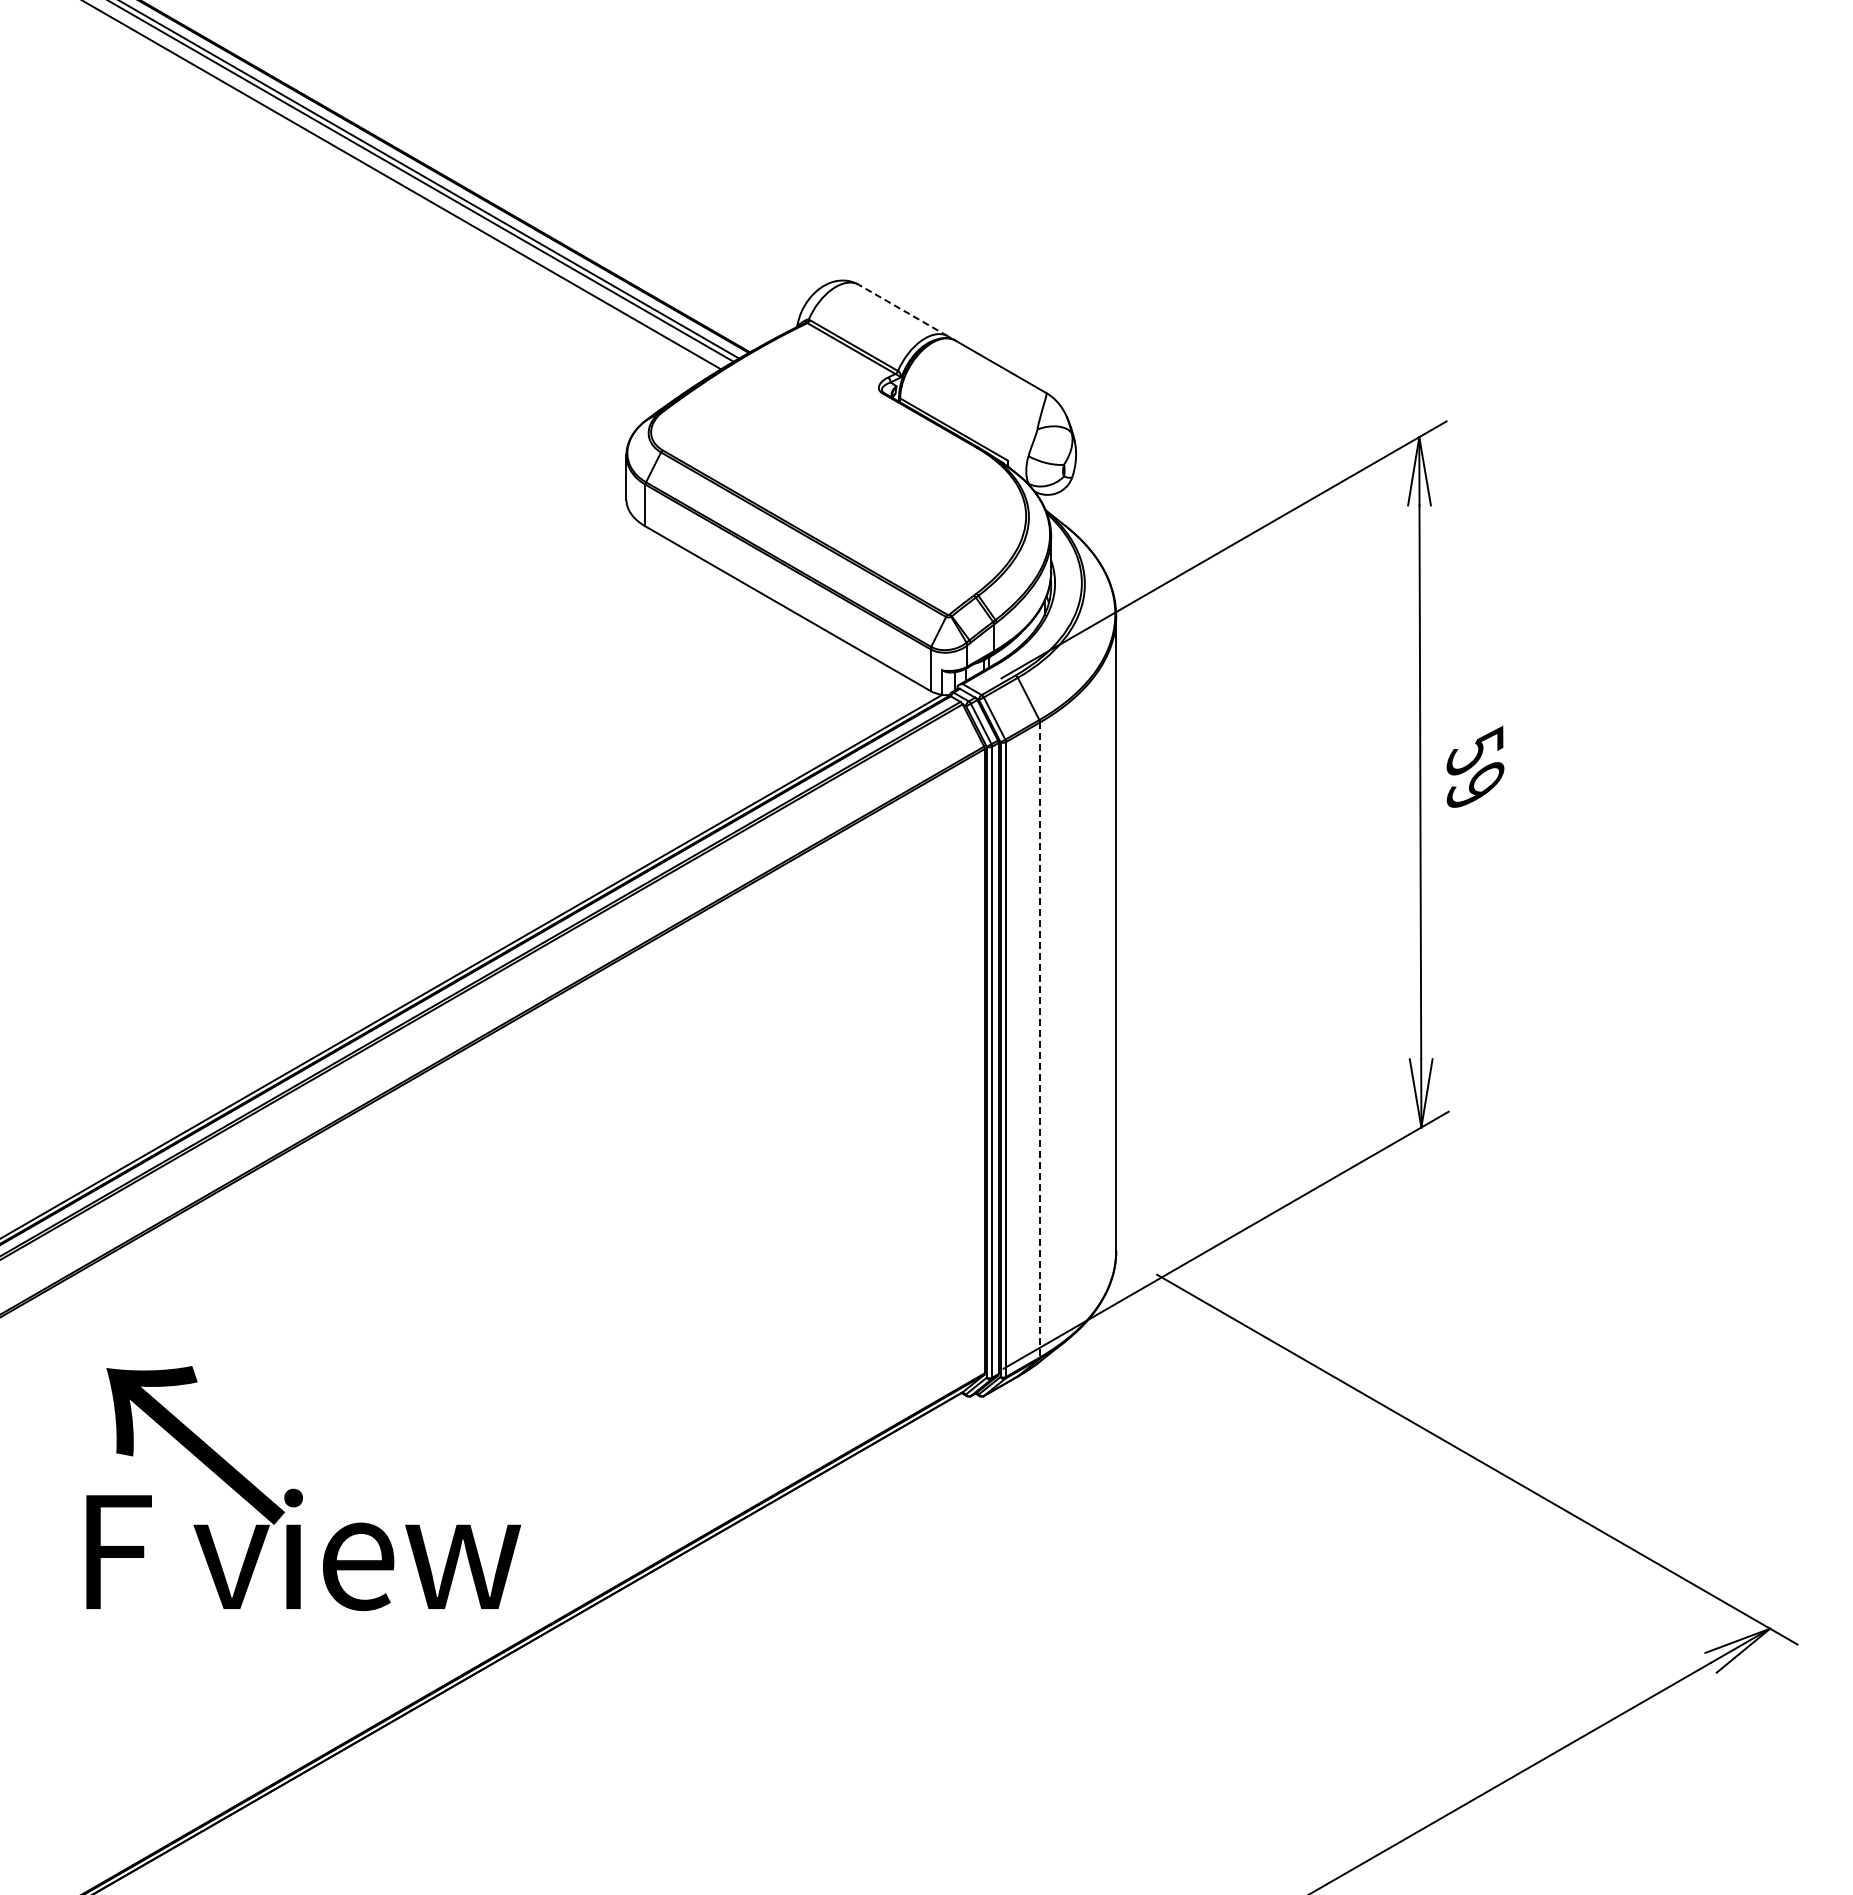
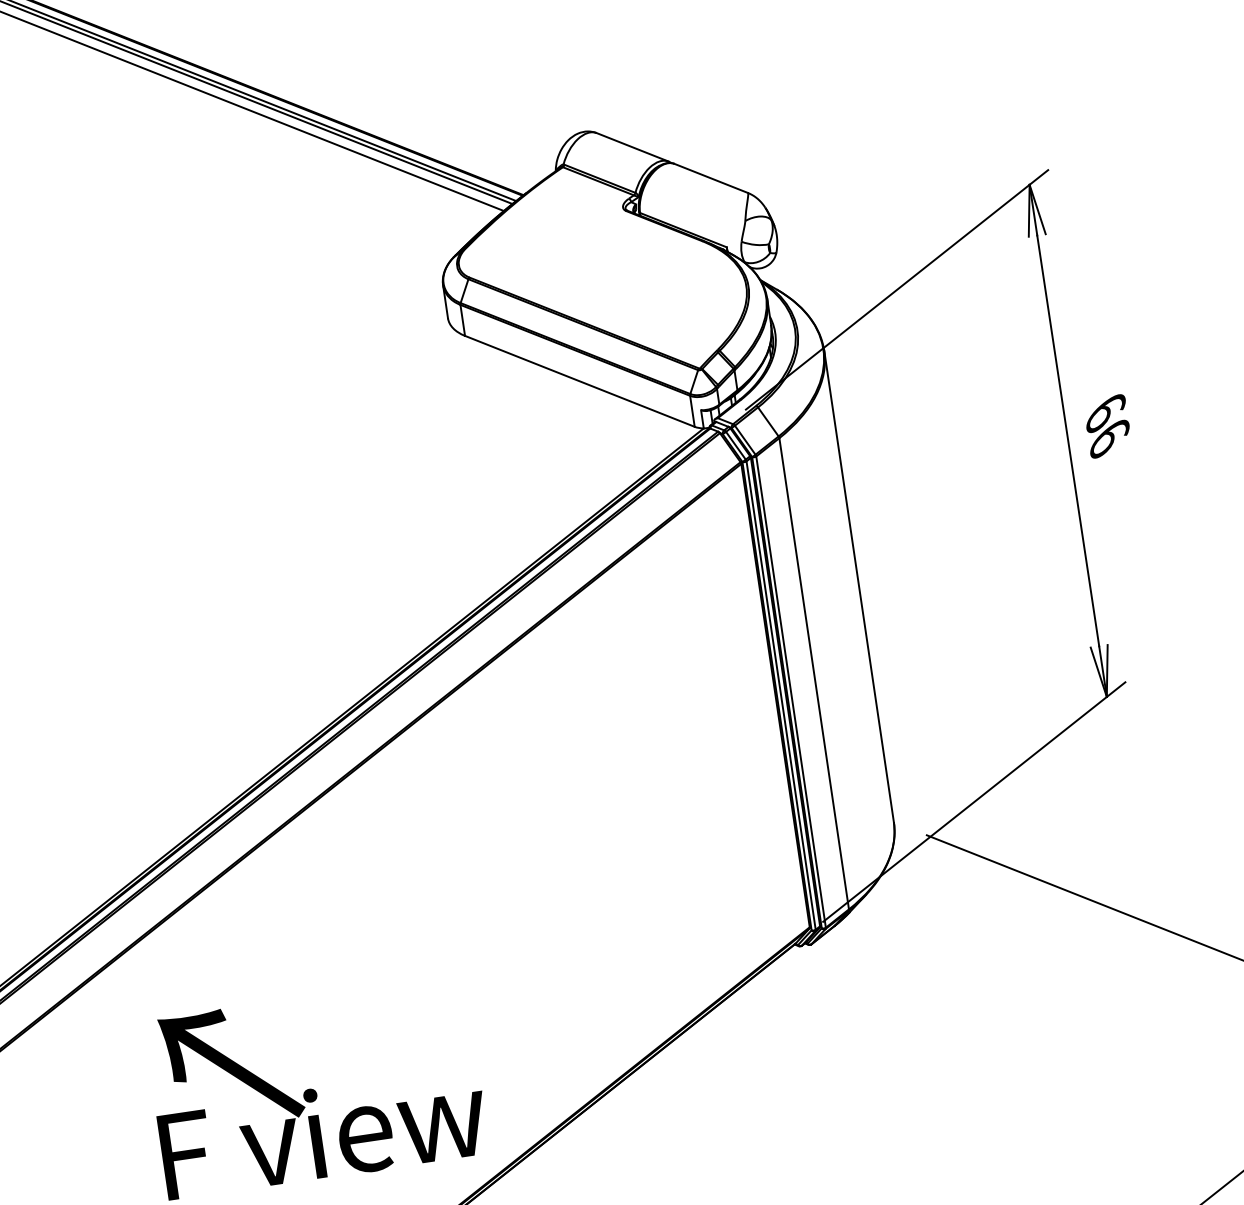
line: (903, 310) -> (632, 147), dashed -> solid
text: (1475, 768) -> (1107, 424), 59 -> 66
line: (1040, 1040) -> (814, 674), dashed -> solid

